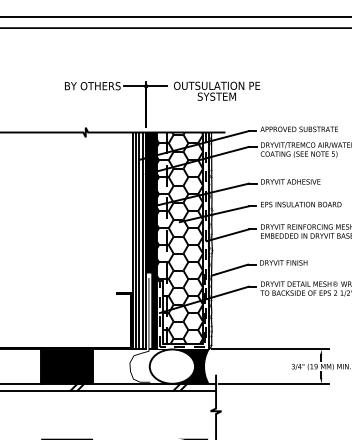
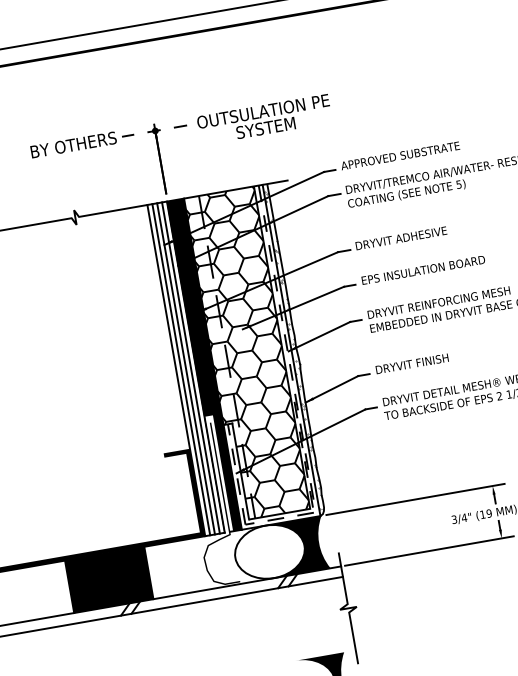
line: (145, 86) -> (154, 131), solid -> dashed

